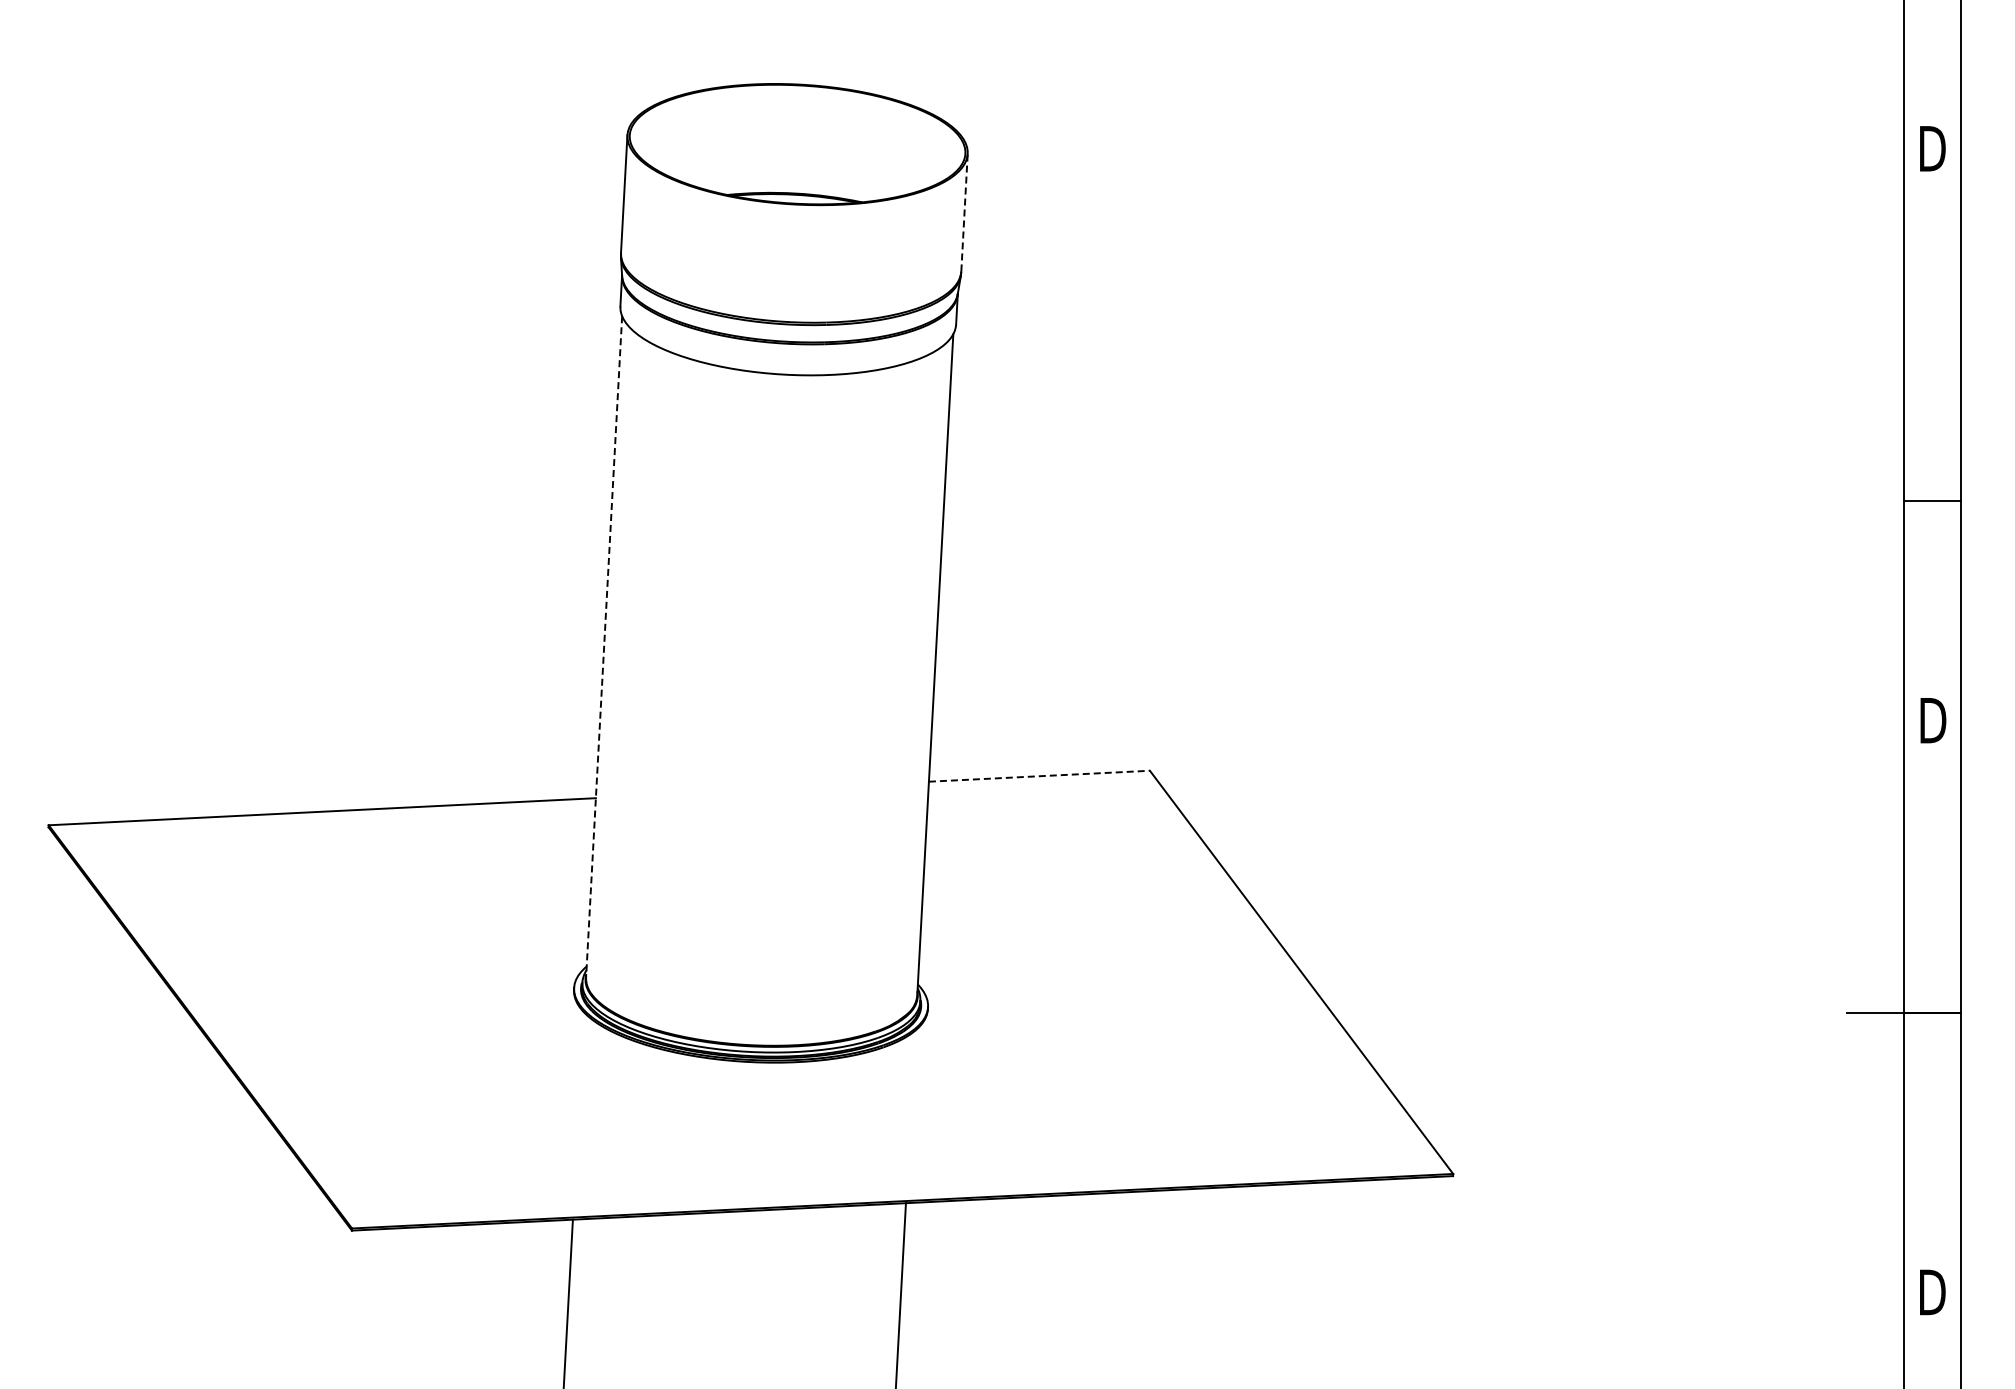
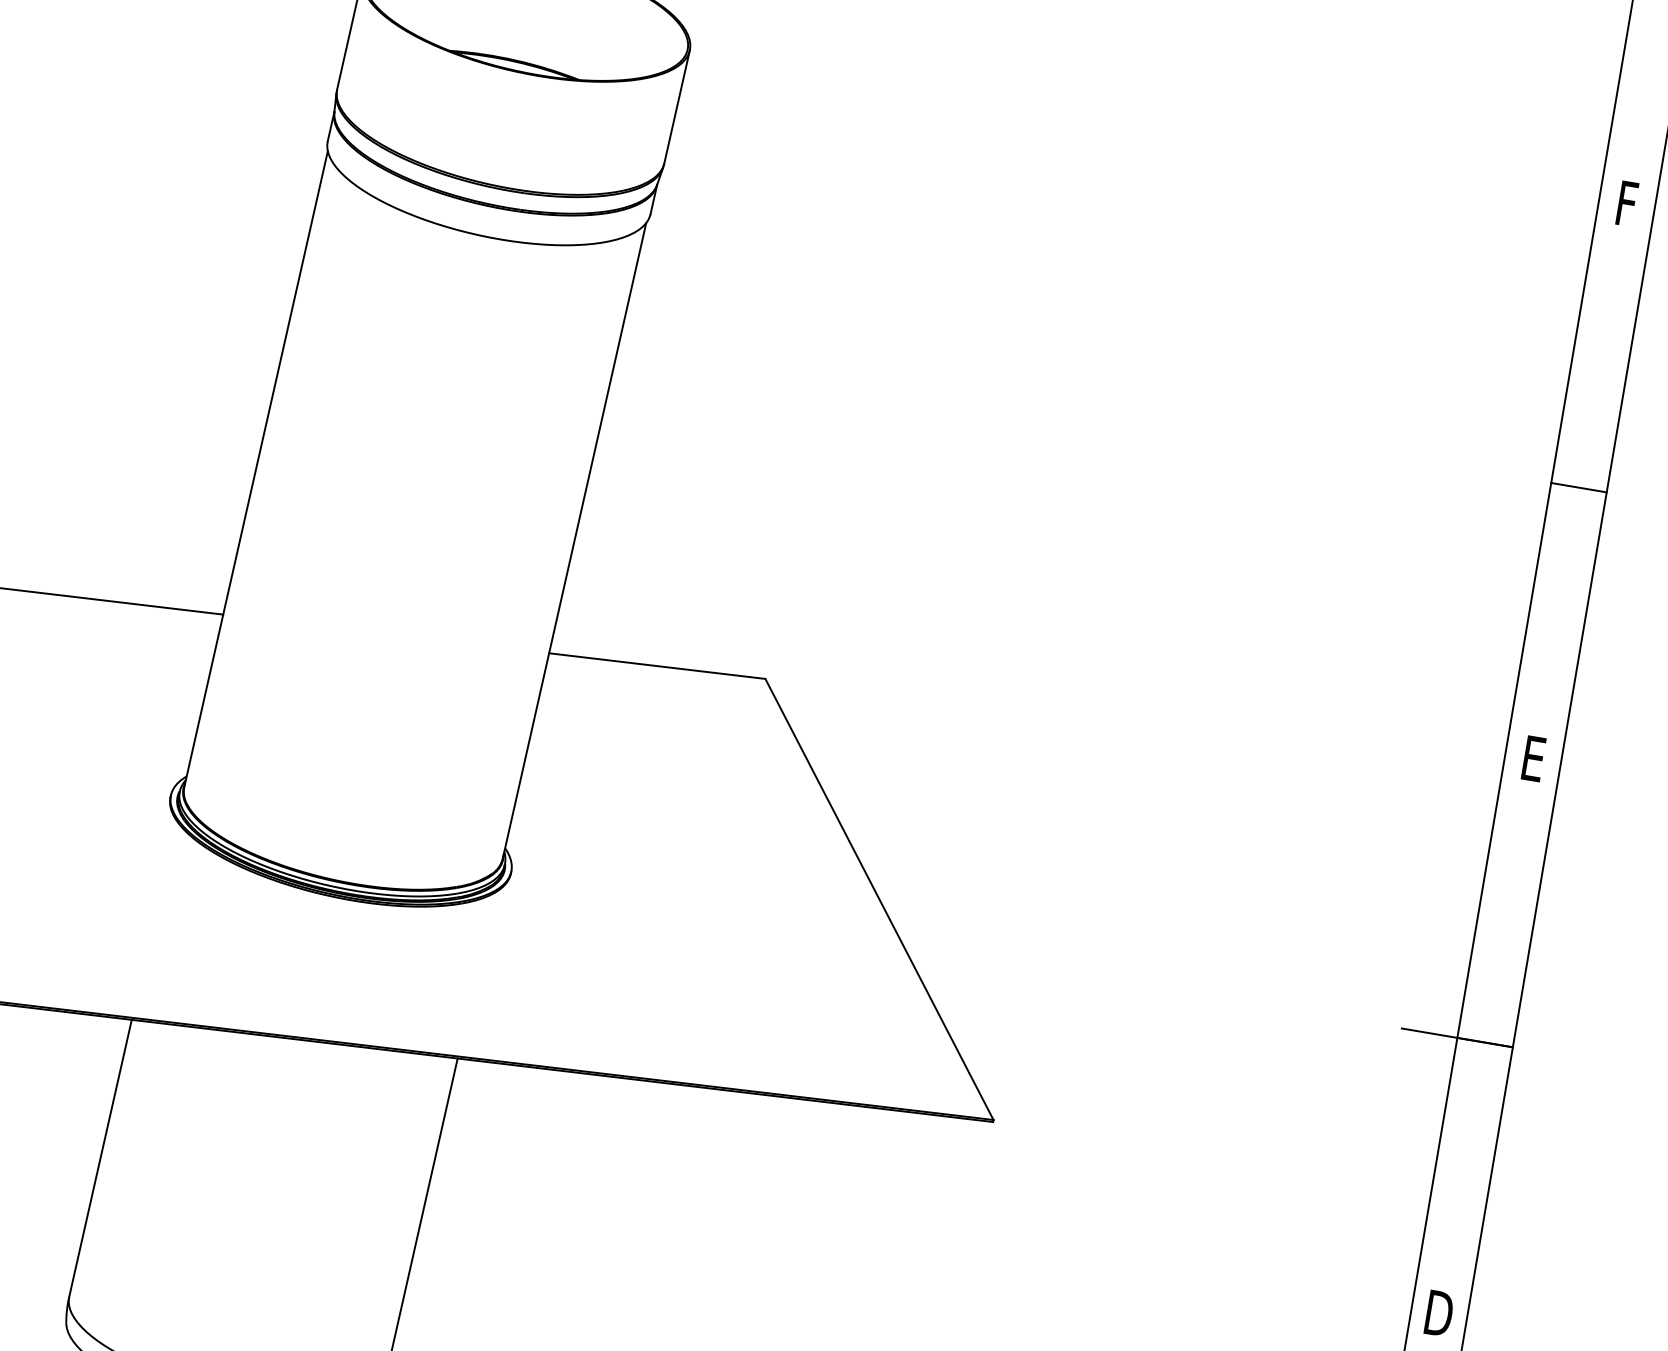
text: (1932, 148) -> (1626, 203), D -> F
line: (964, 212) -> (677, 106), dashed -> solid
line: (1932, 501) -> (1578, 487), moved
line: (604, 647) -> (256, 469), dashed -> solid
text: (1933, 720) -> (1534, 758), D -> E
line: (1039, 776) -> (657, 666), dashed -> solid

